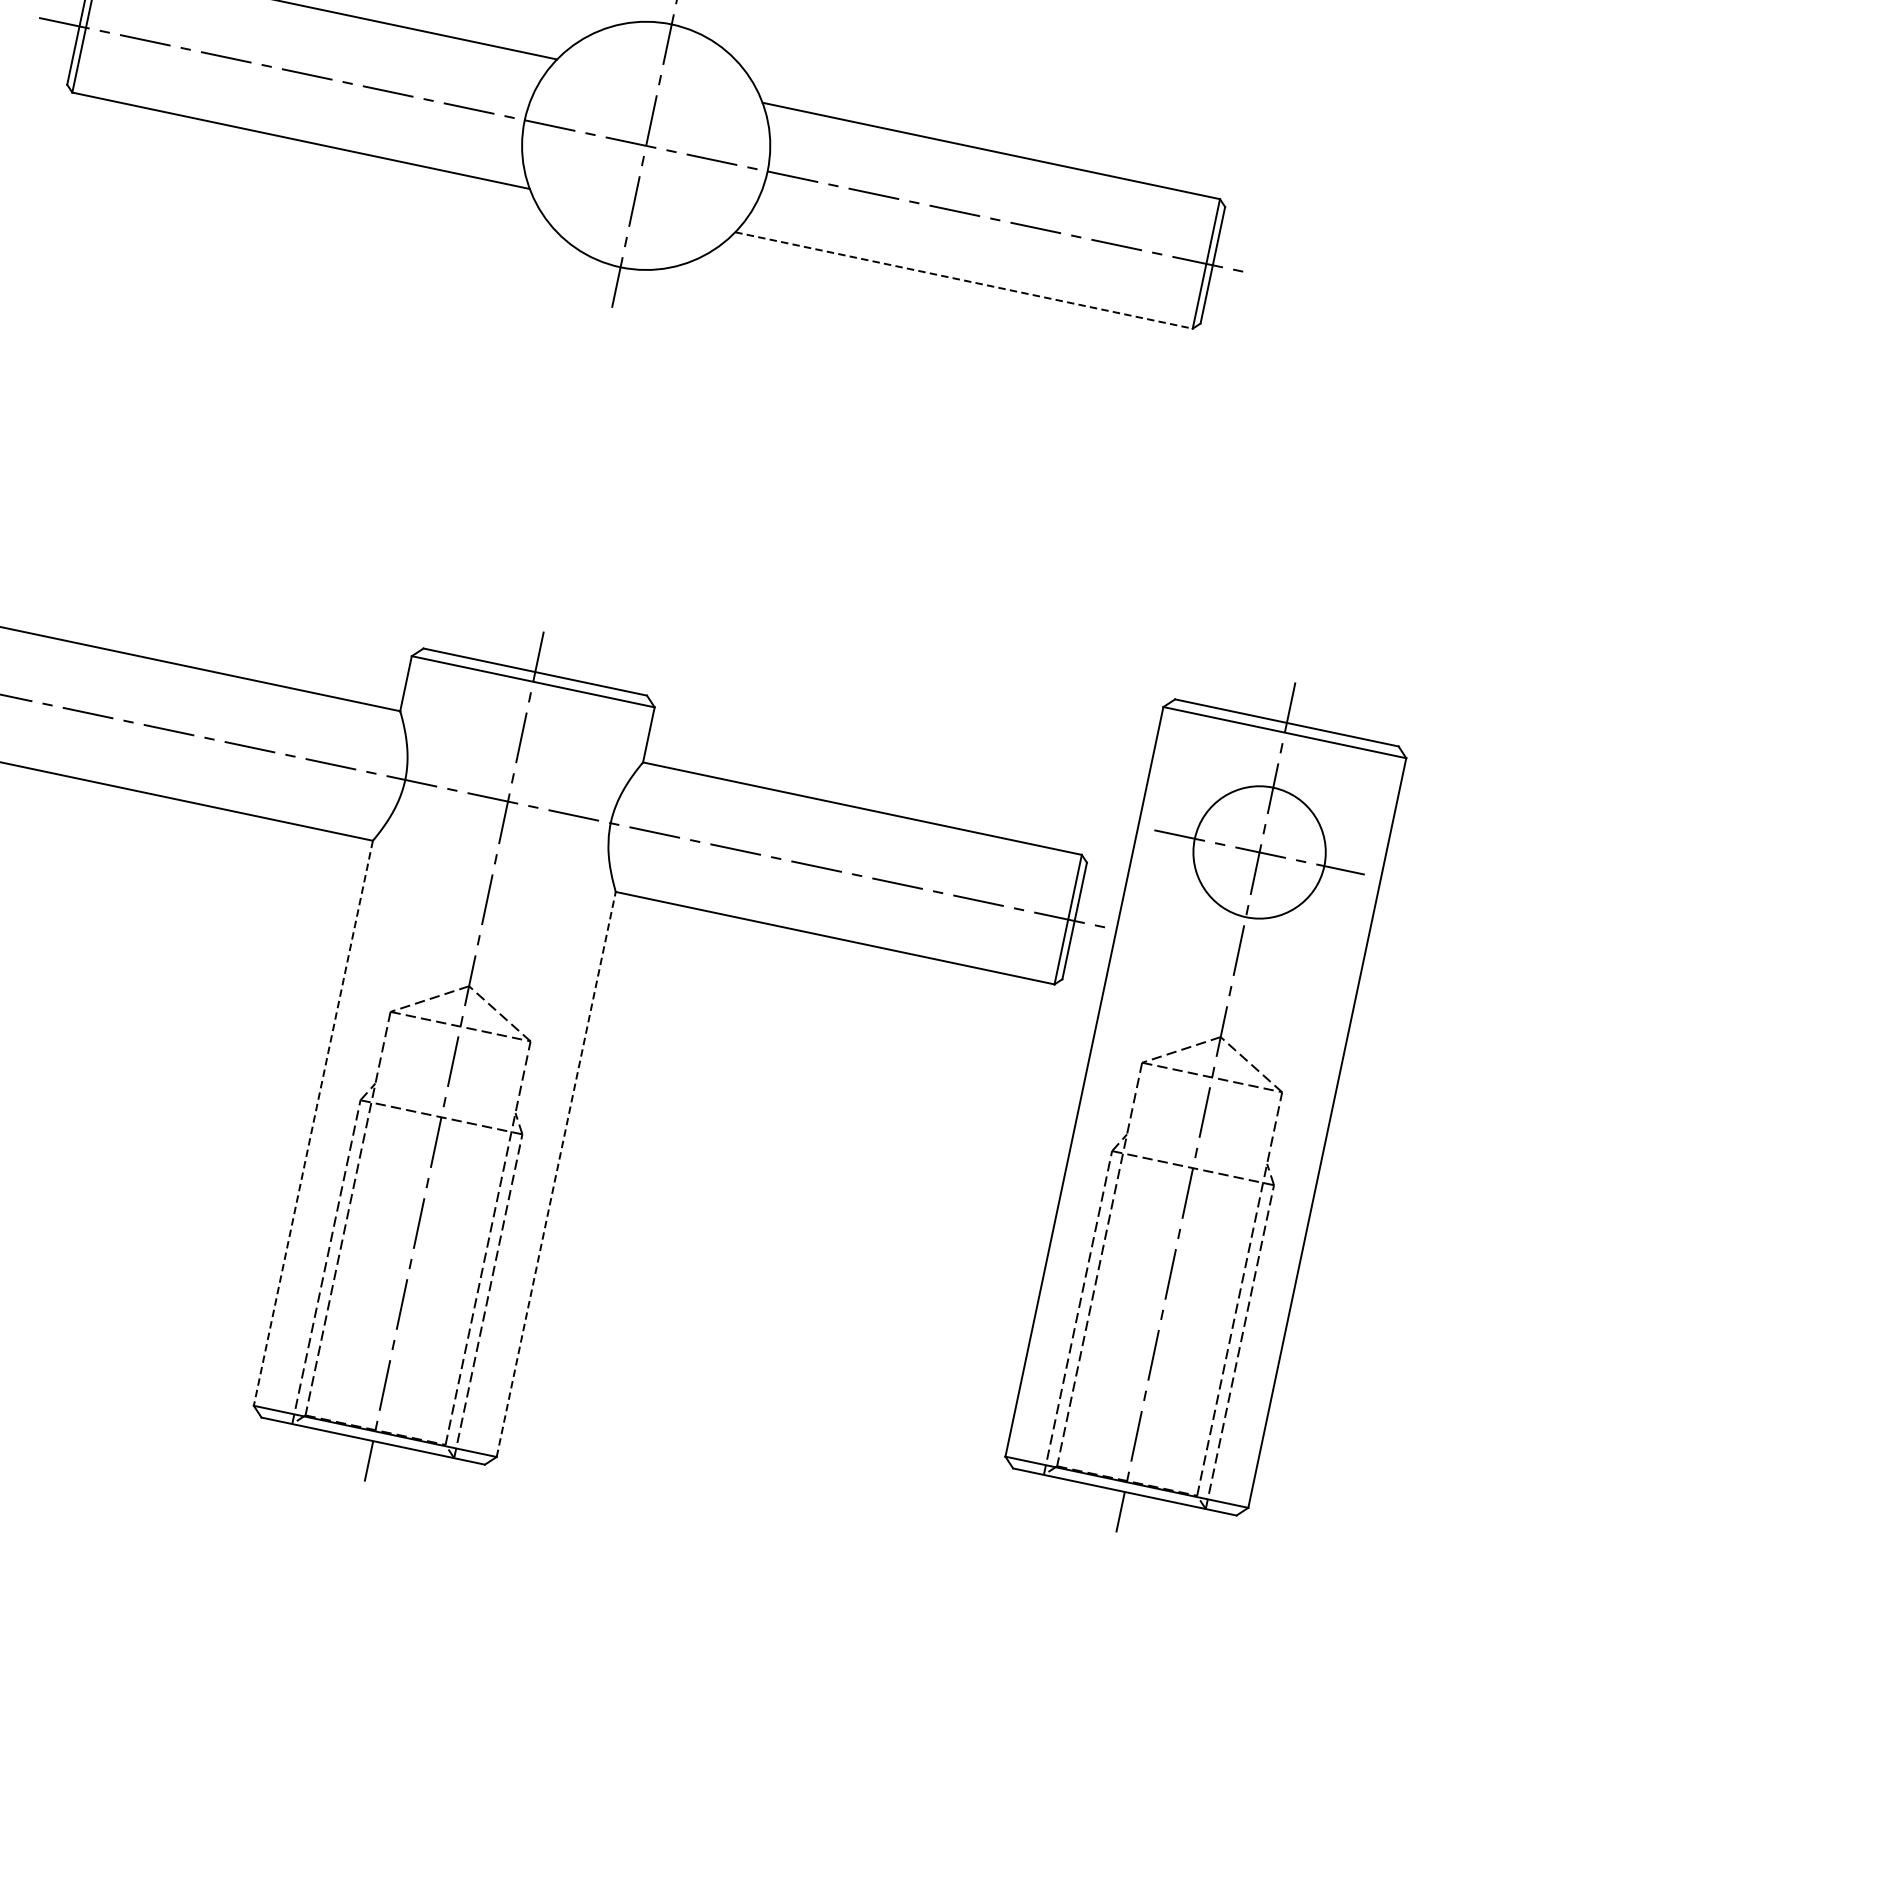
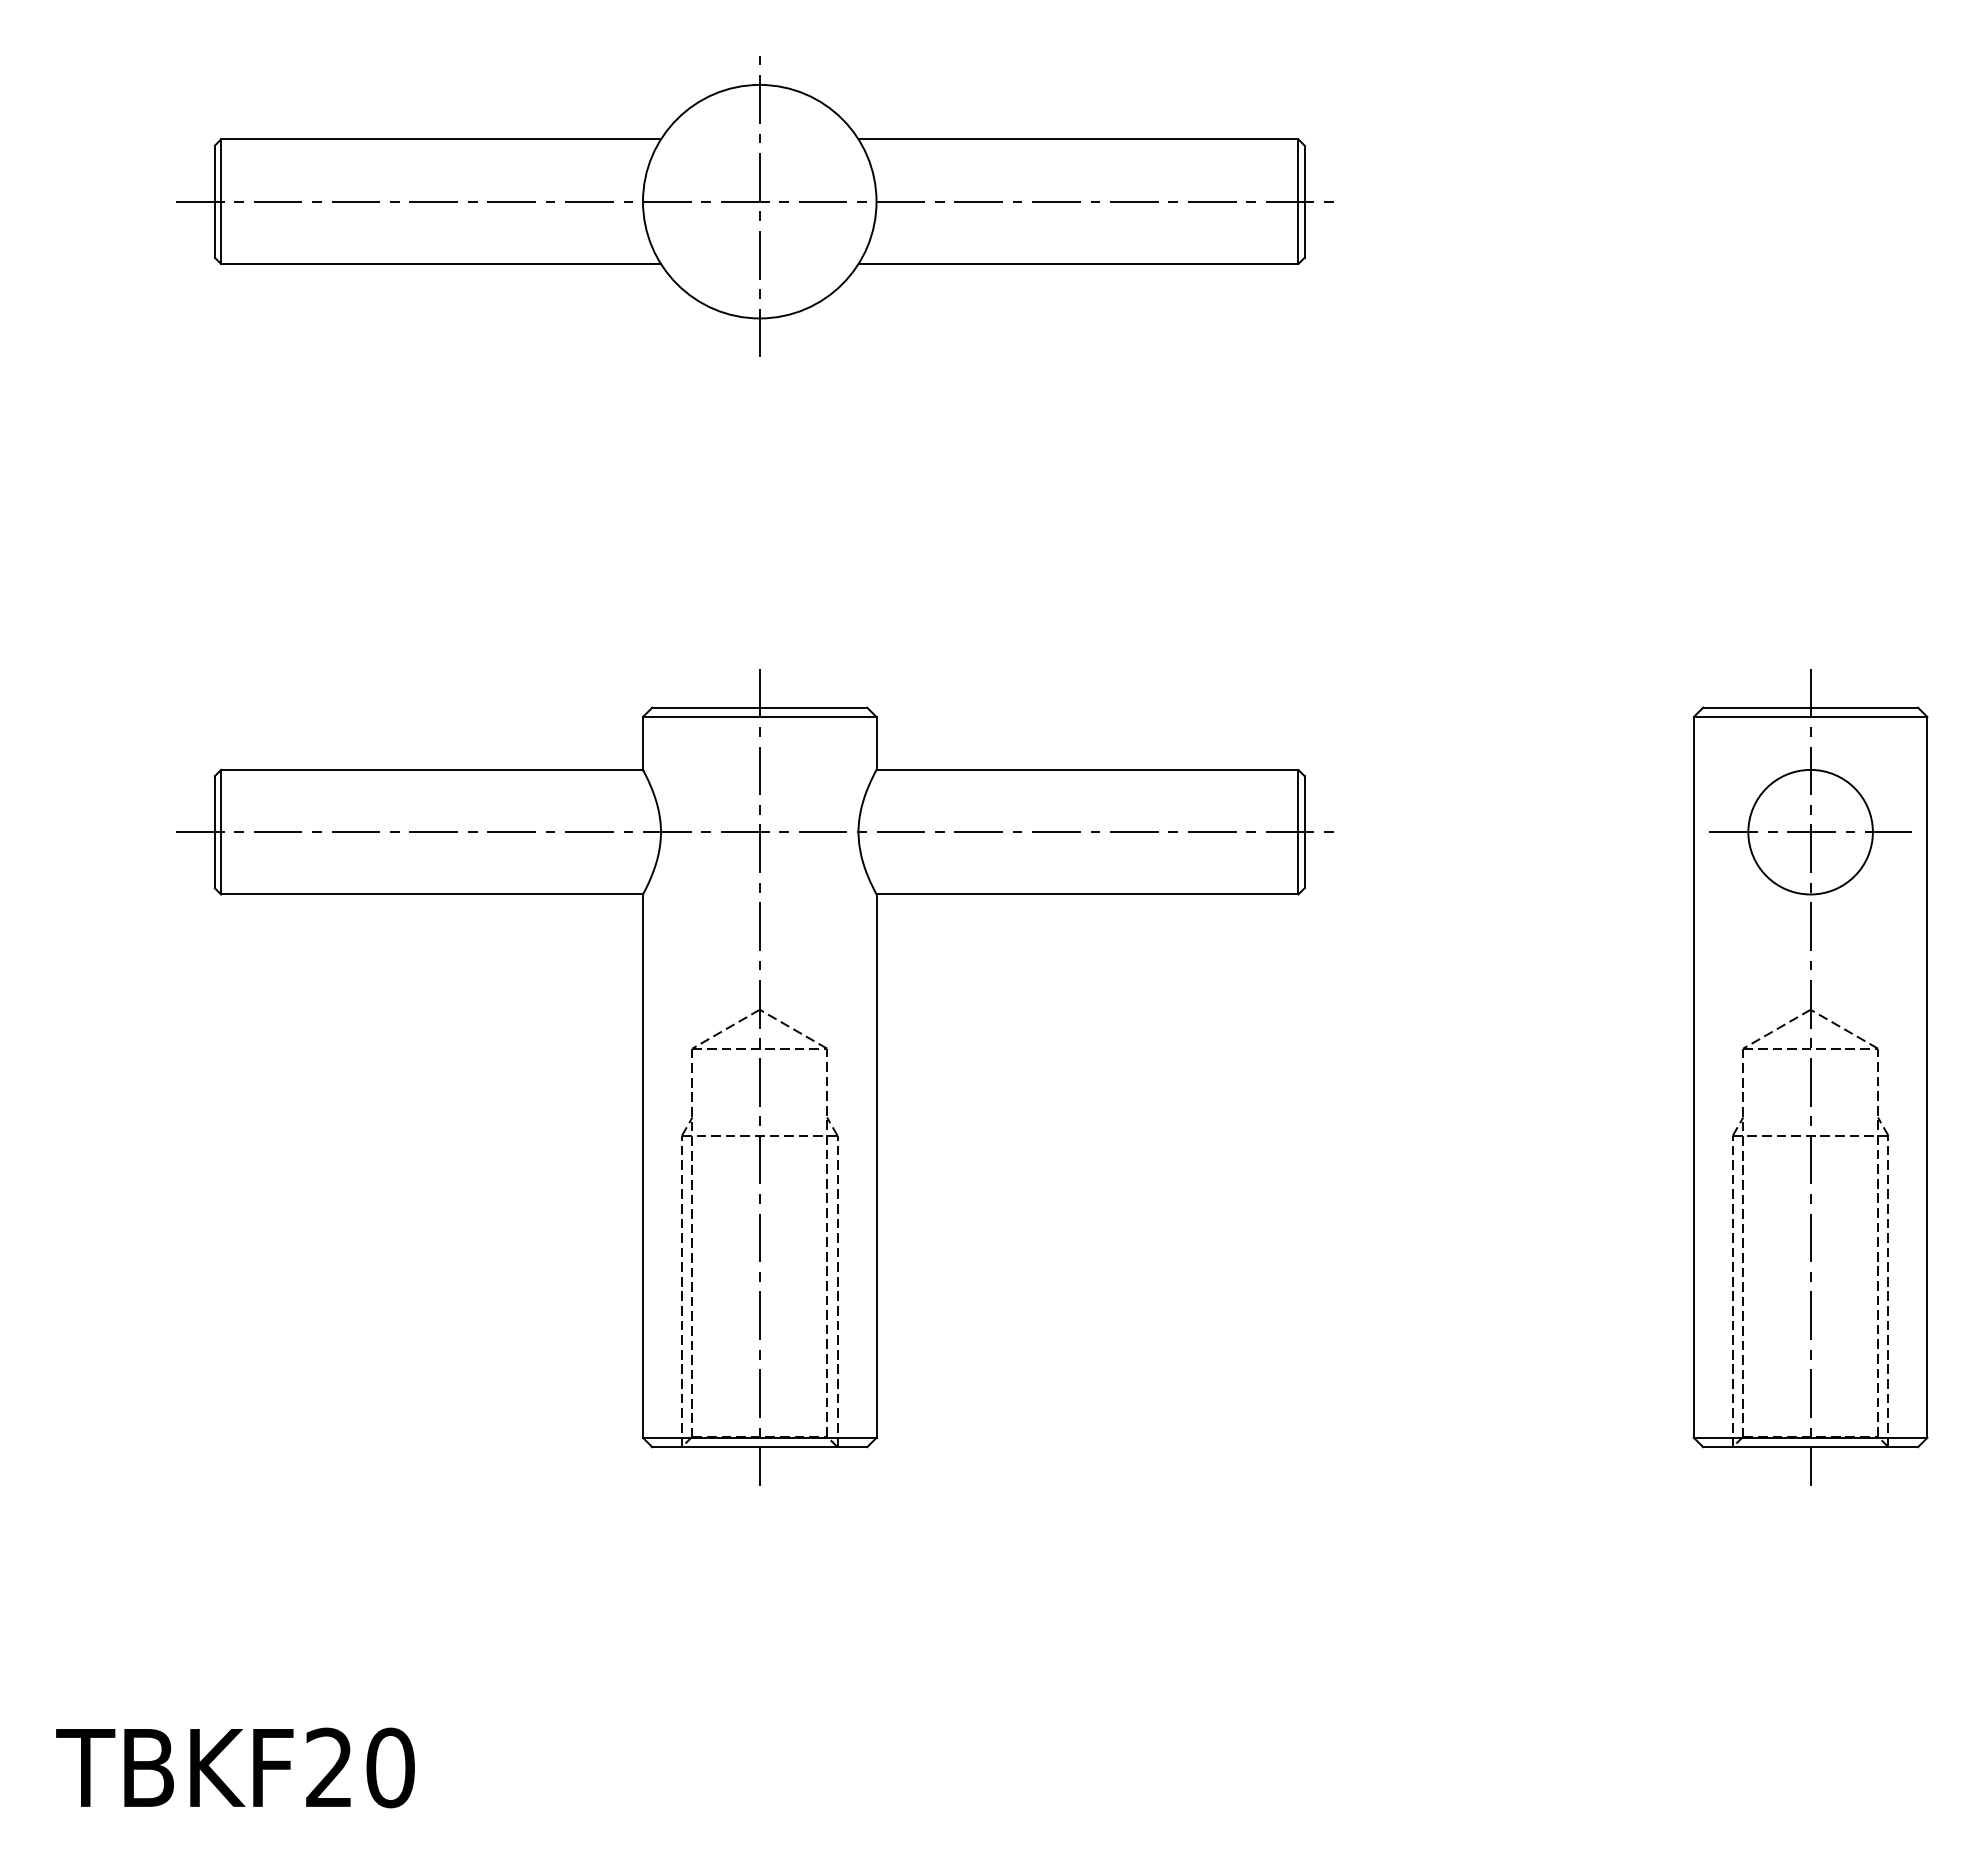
line: (964, 280) -> (1078, 263), dashed -> solid
part: (1205, 1107) -> (1810, 1077), moved
line: (313, 1123) -> (643, 1166), dashed -> solid
line: (556, 1174) -> (876, 1166), dashed -> solid

